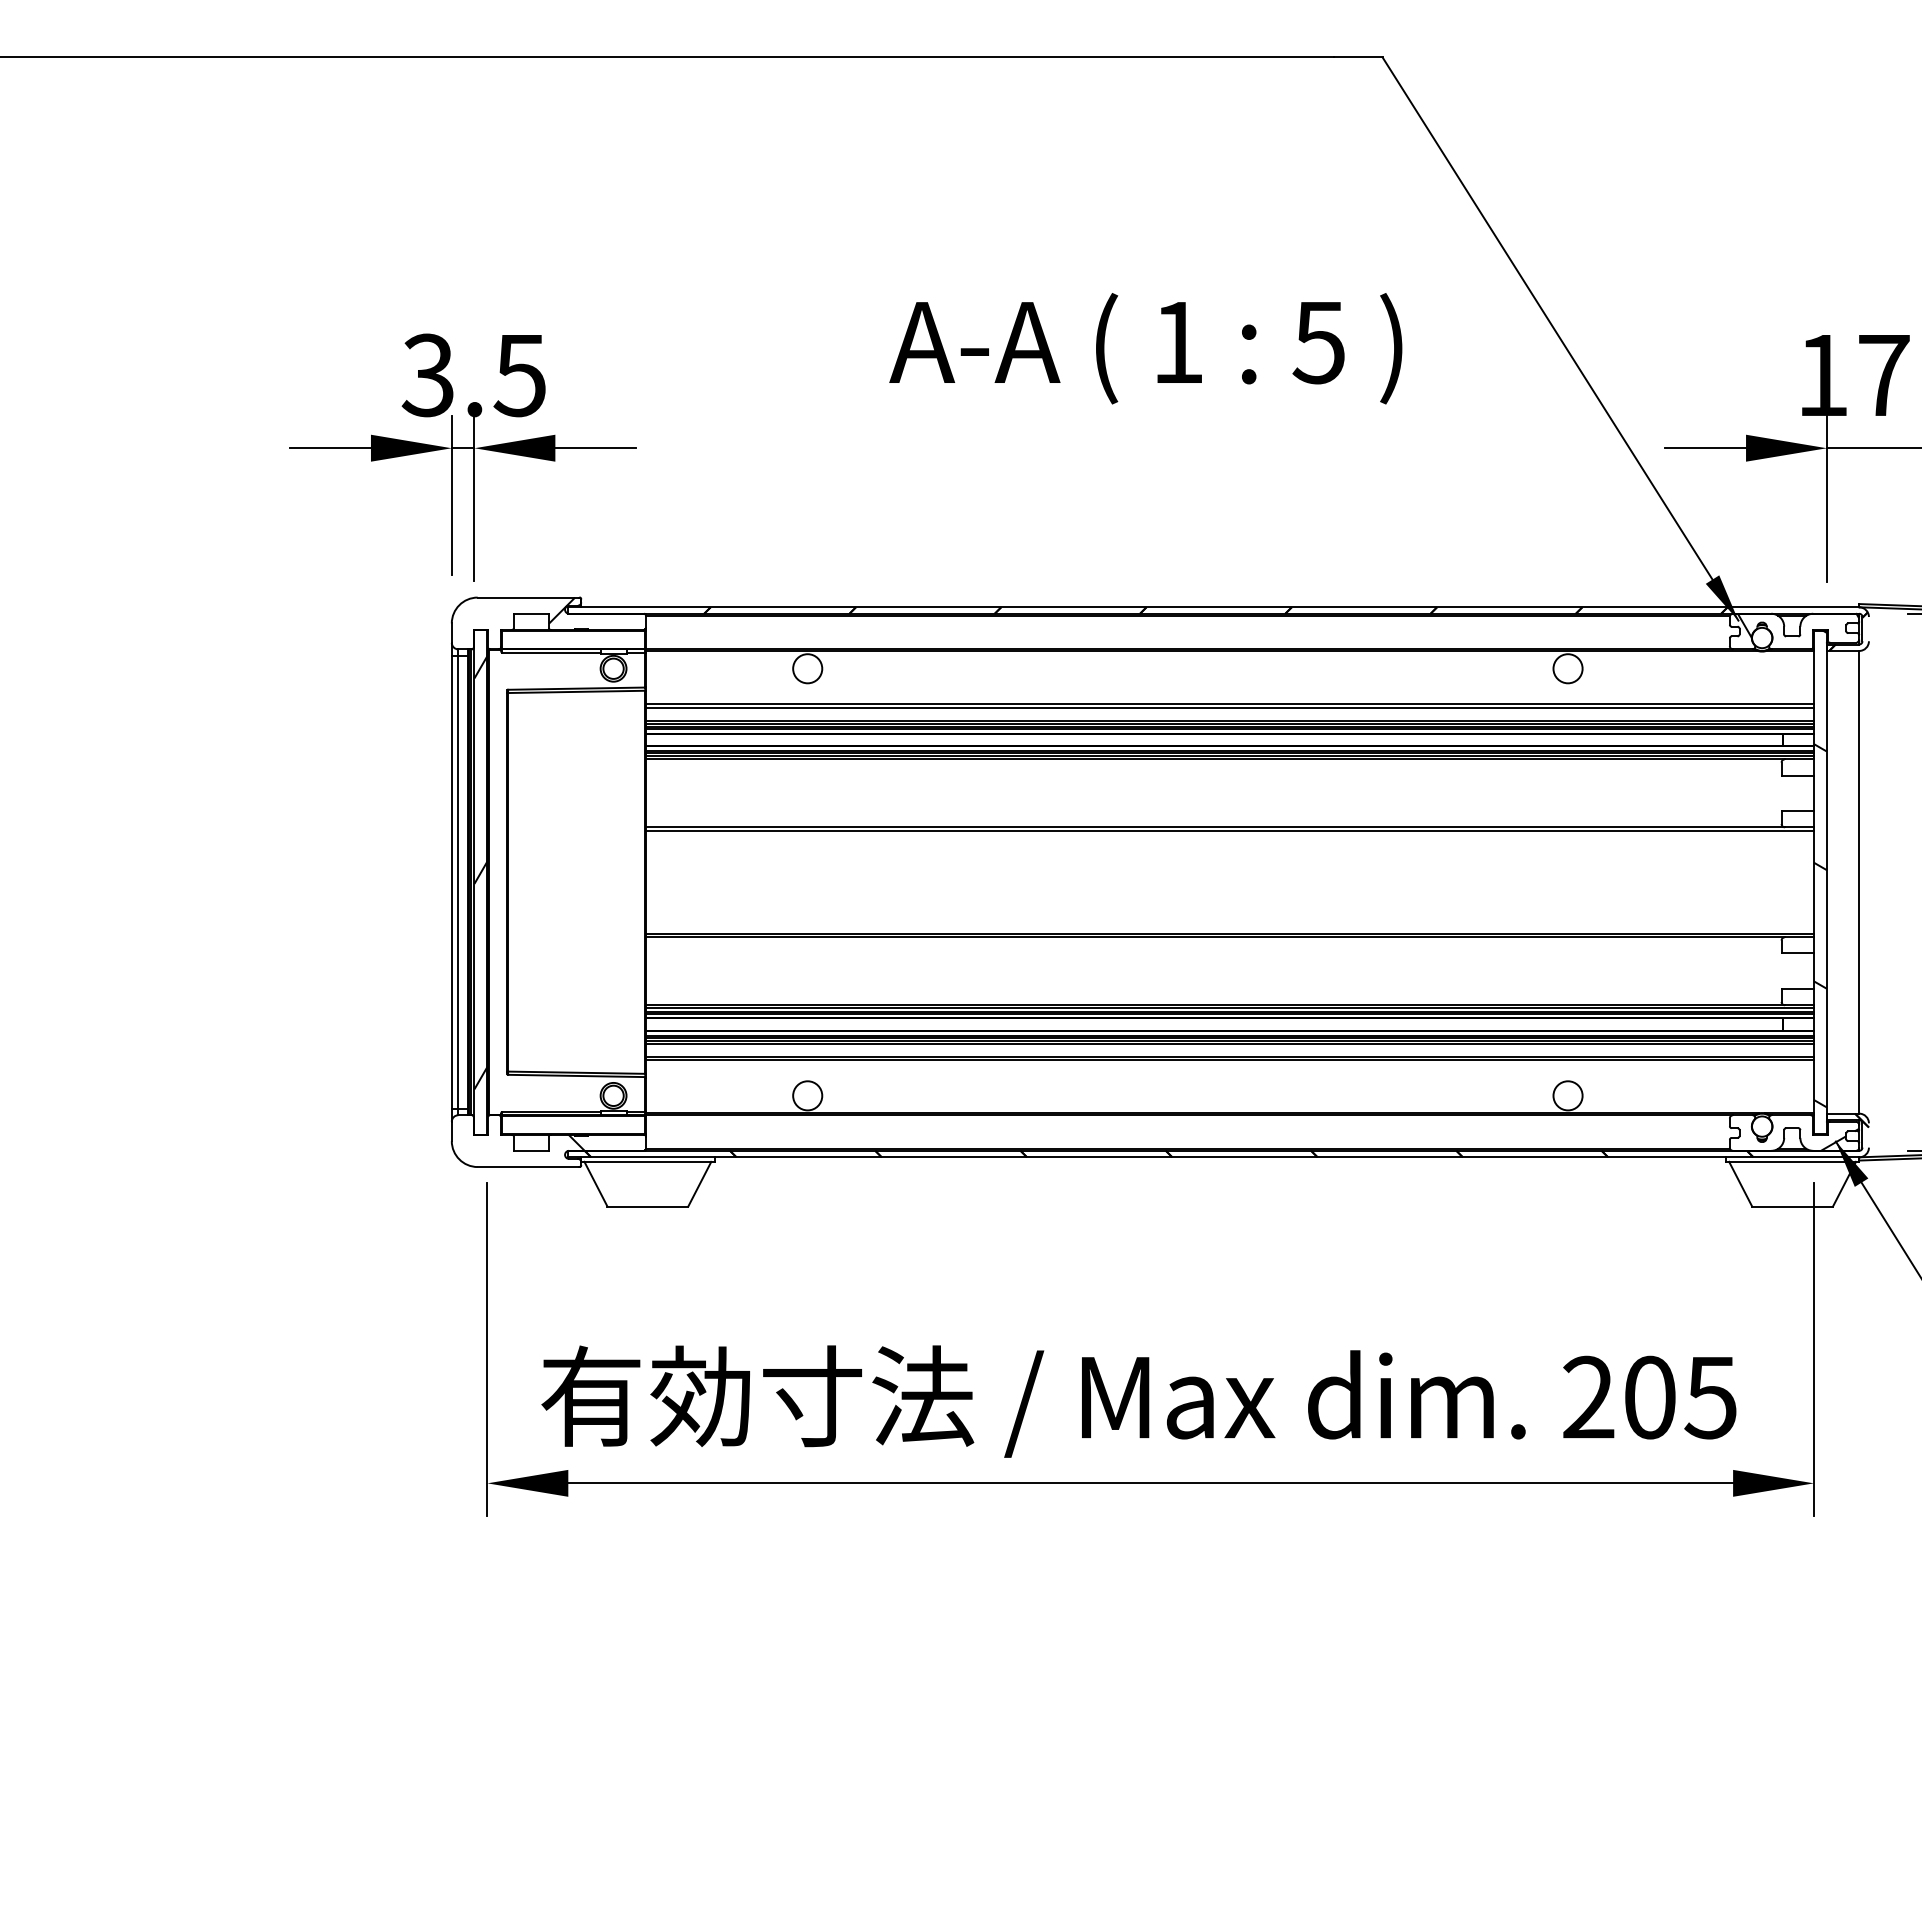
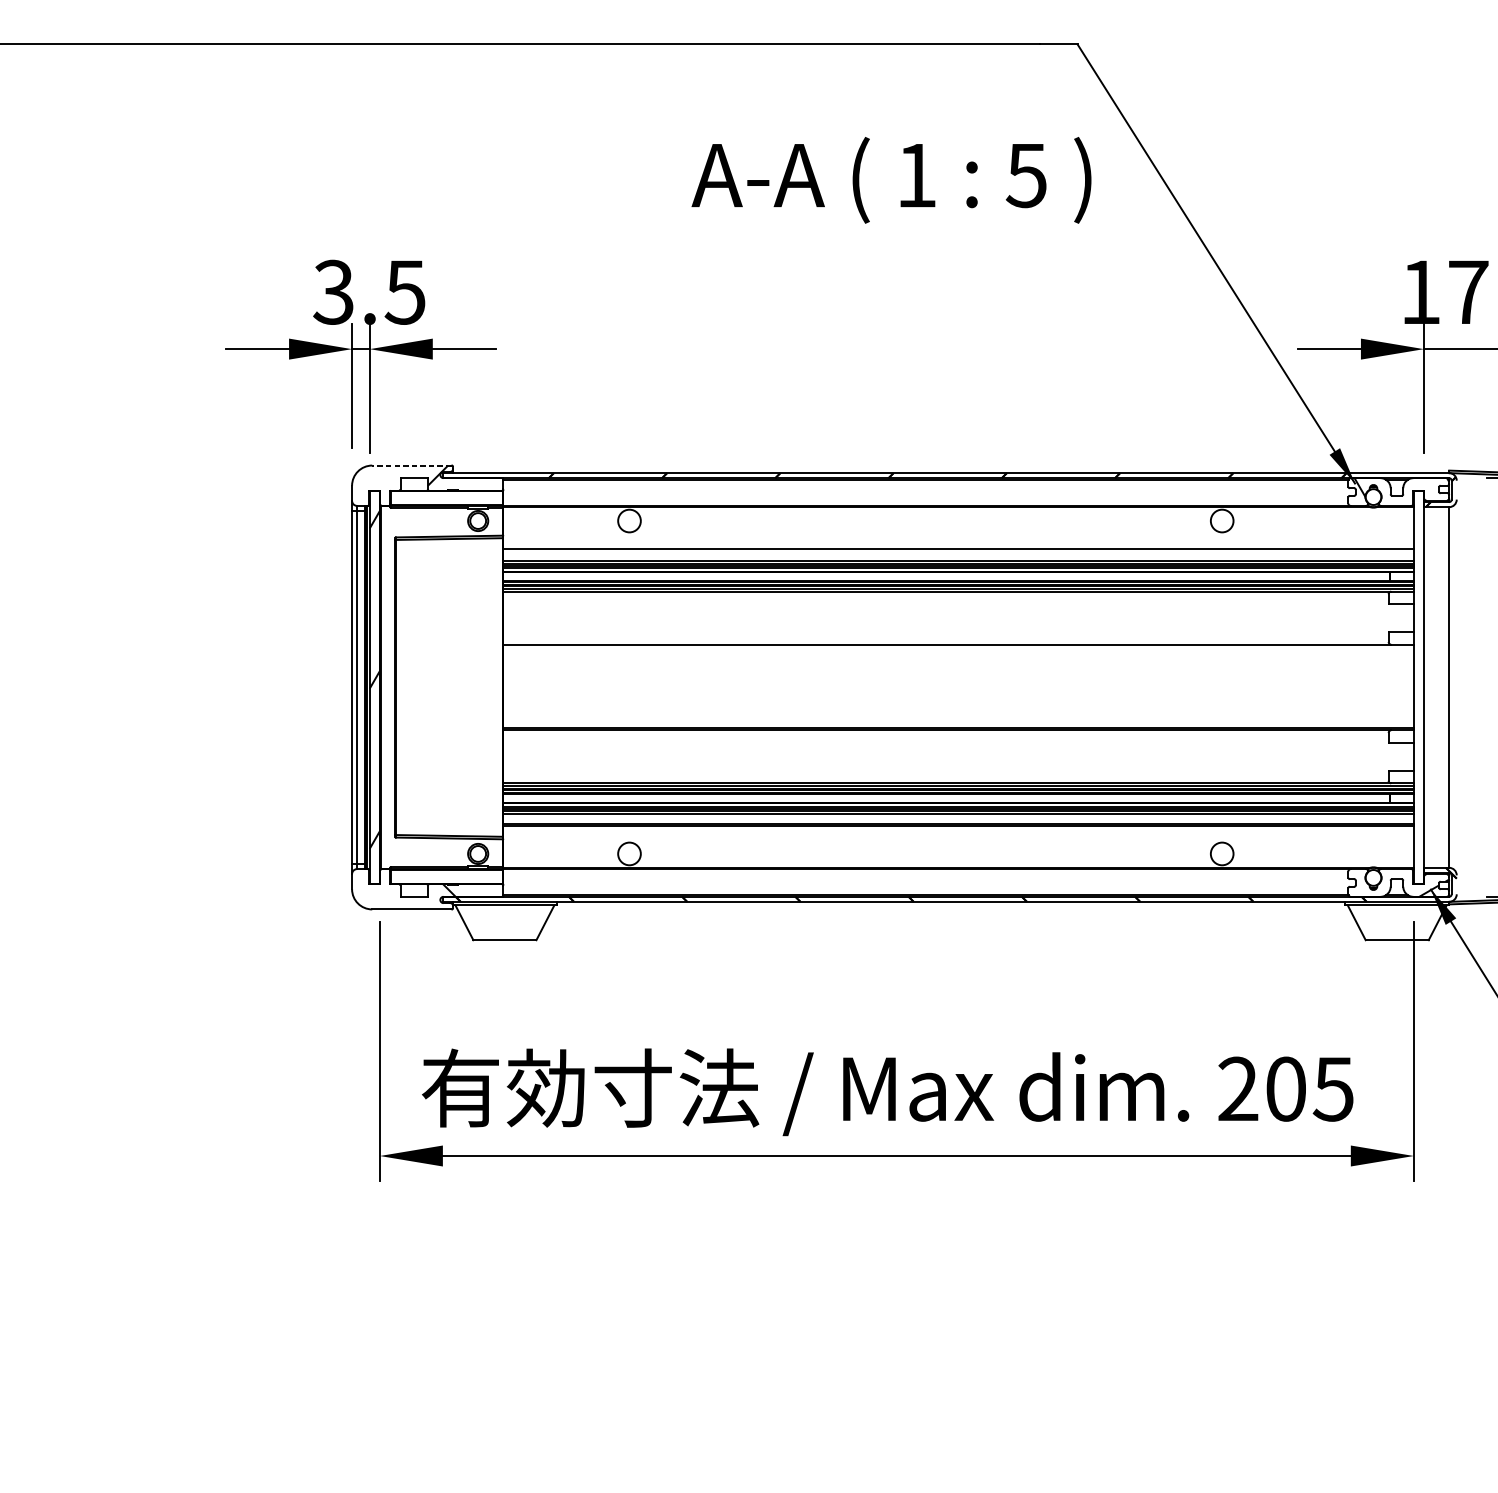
text: (1145, 348) -> (891, 180), moved
line: (528, 597) -> (411, 465), solid -> dashed
line: (1229, 707) -> (958, 551), removed
line: (1229, 830) -> (958, 647), removed
hatch: (1819, 868) -> (1418, 676), removed

